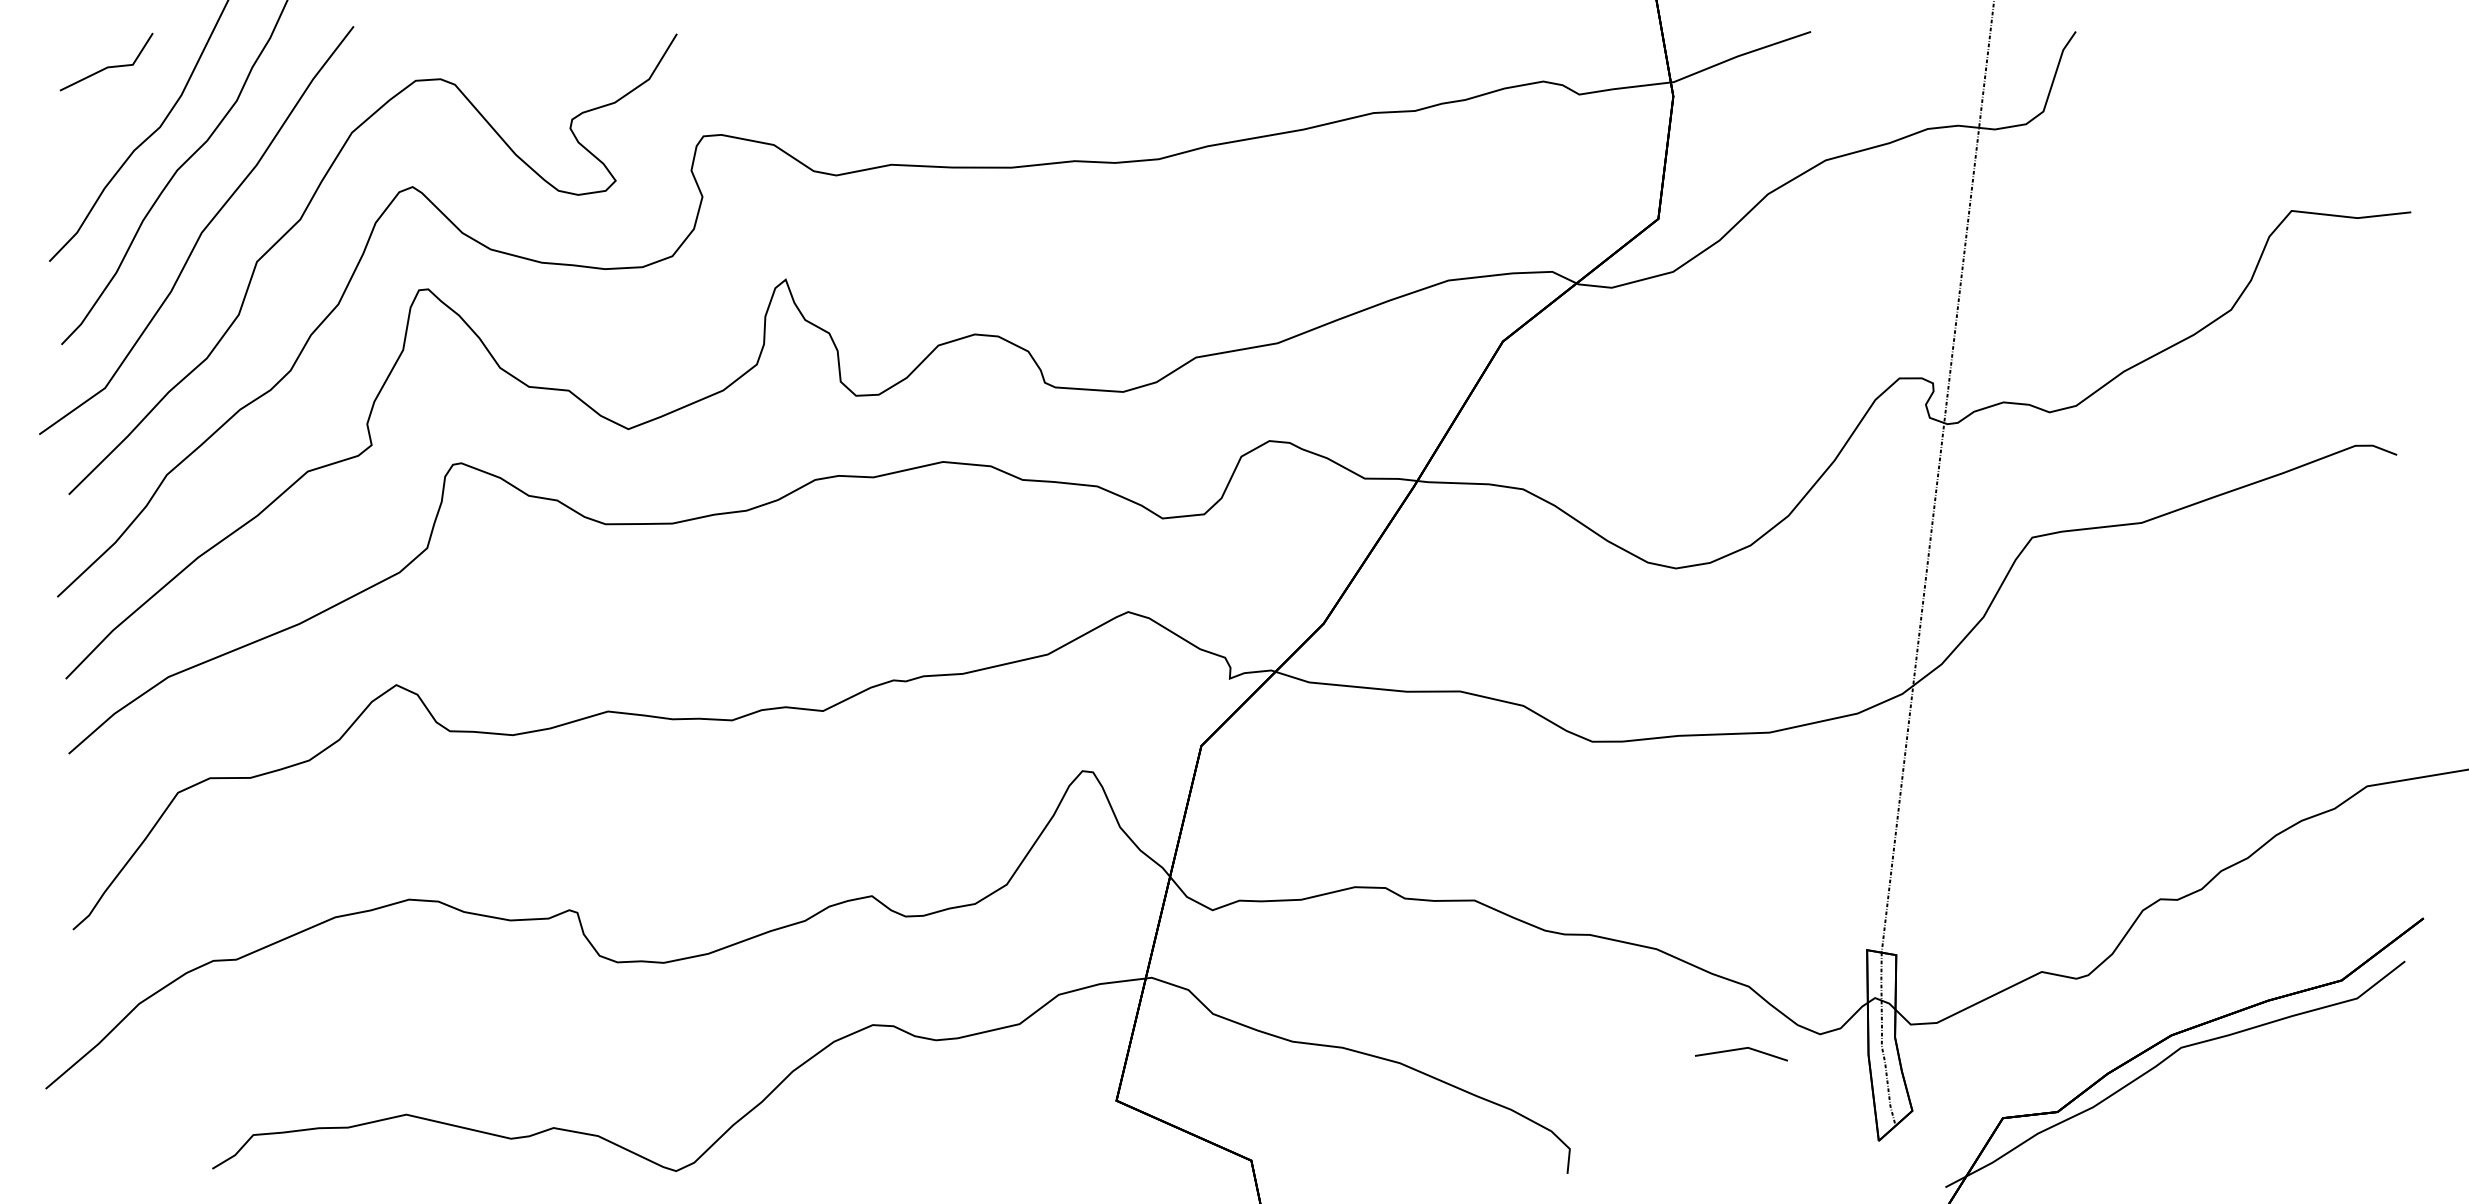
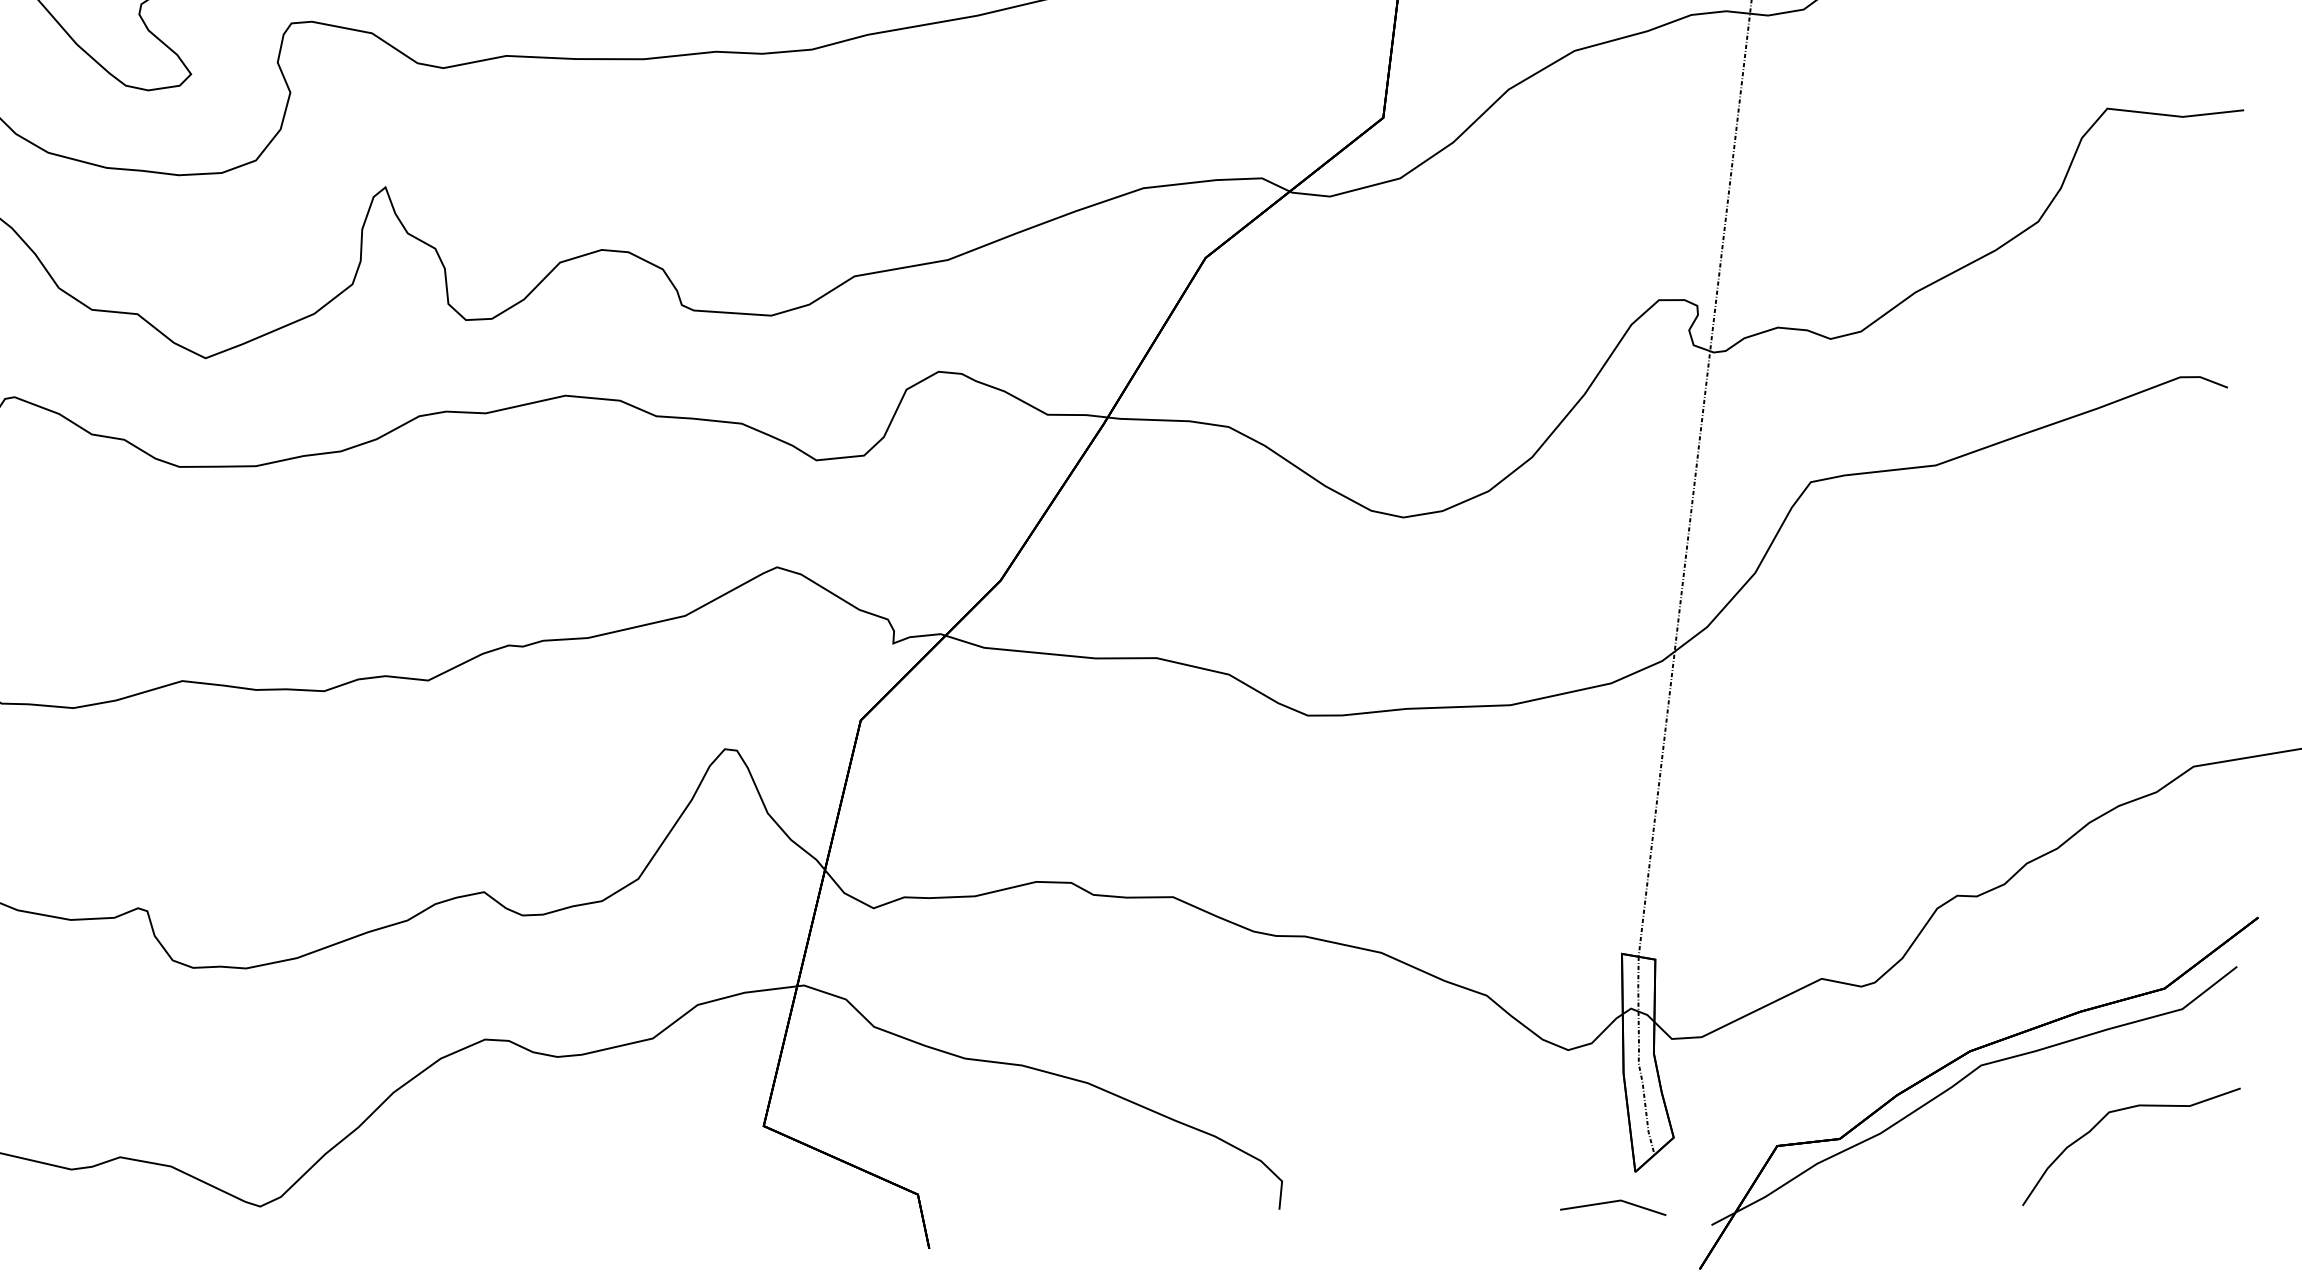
line: (1739, 1050) -> (1610, 1203), moved
part: (2308, 1086) -> (2126, 1109), added

